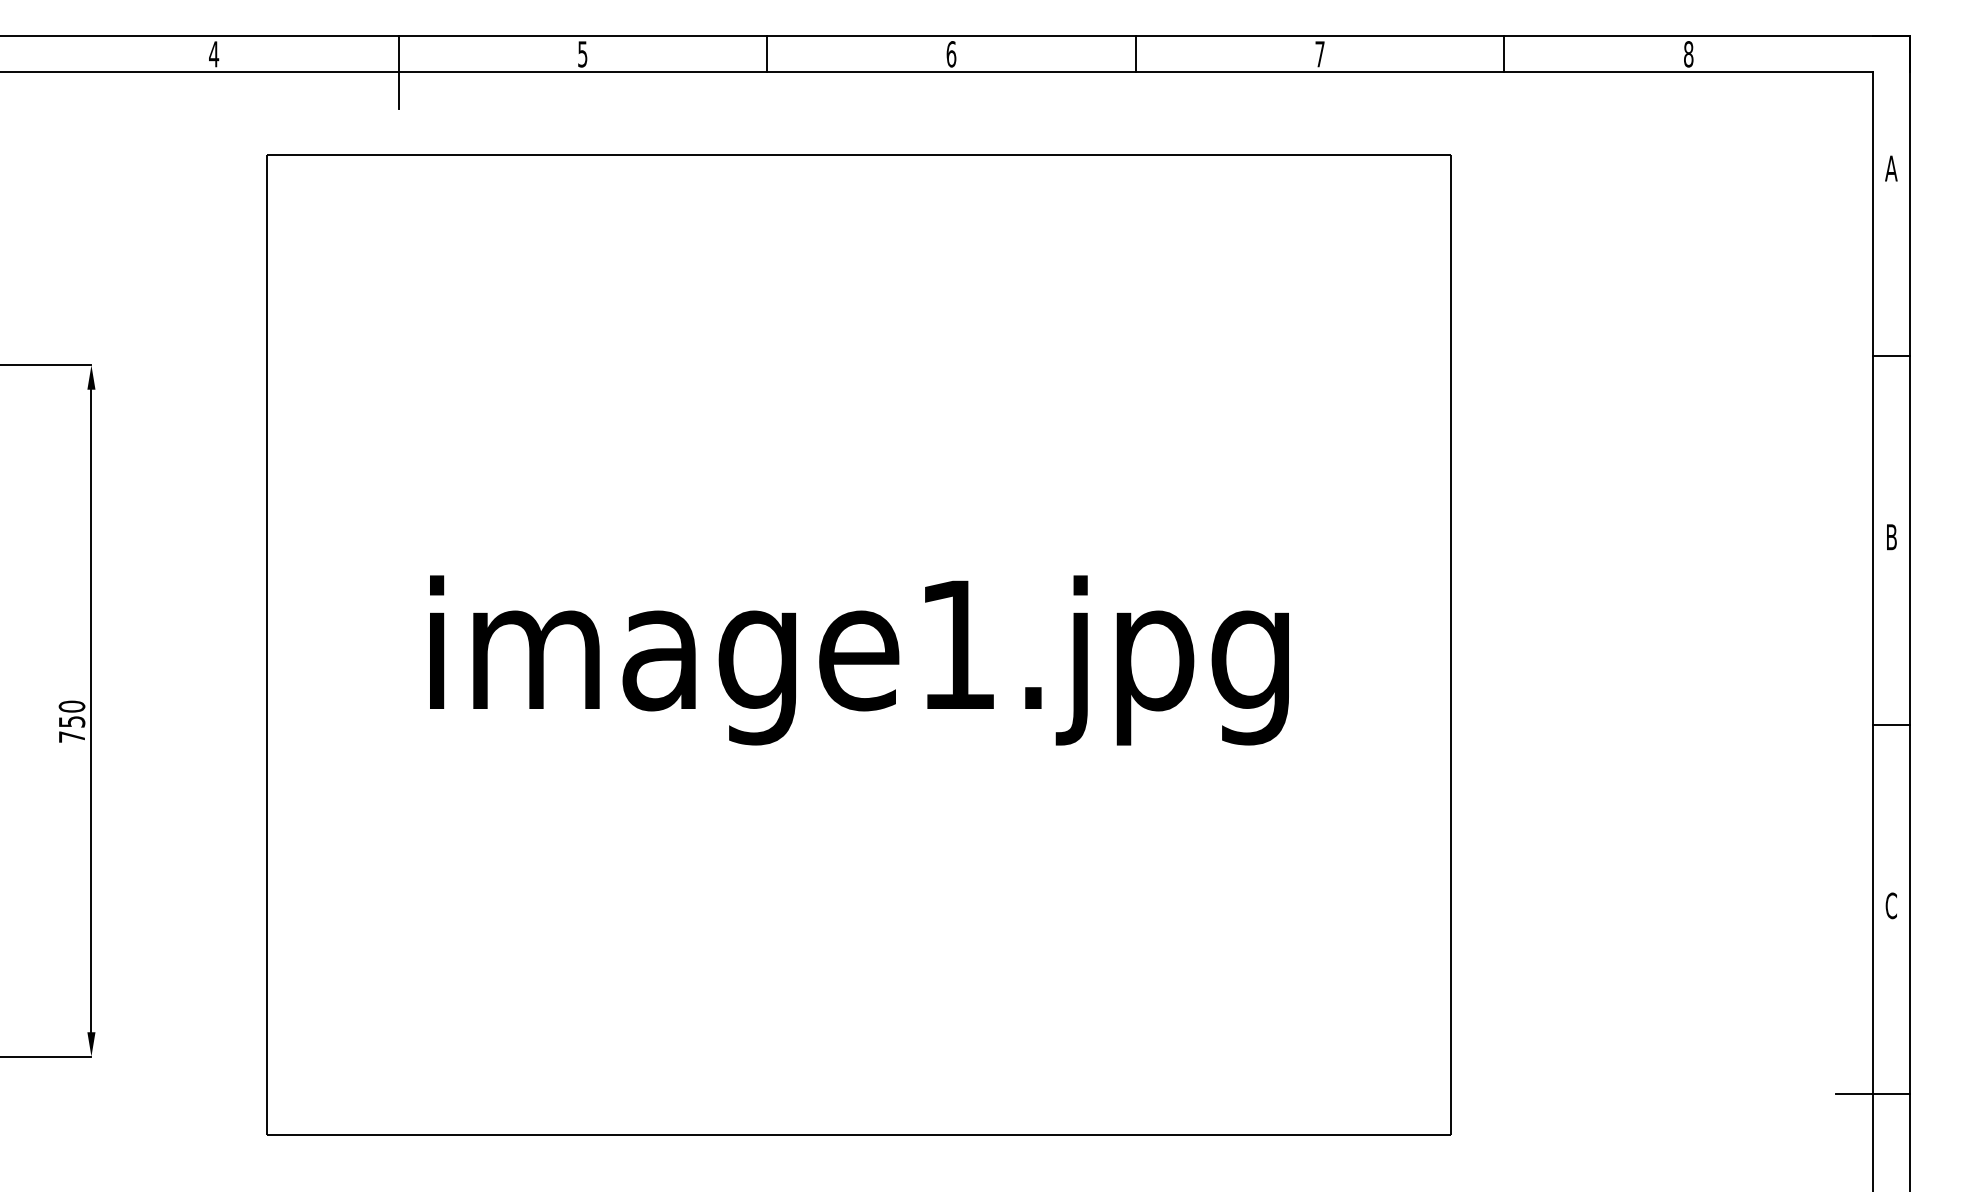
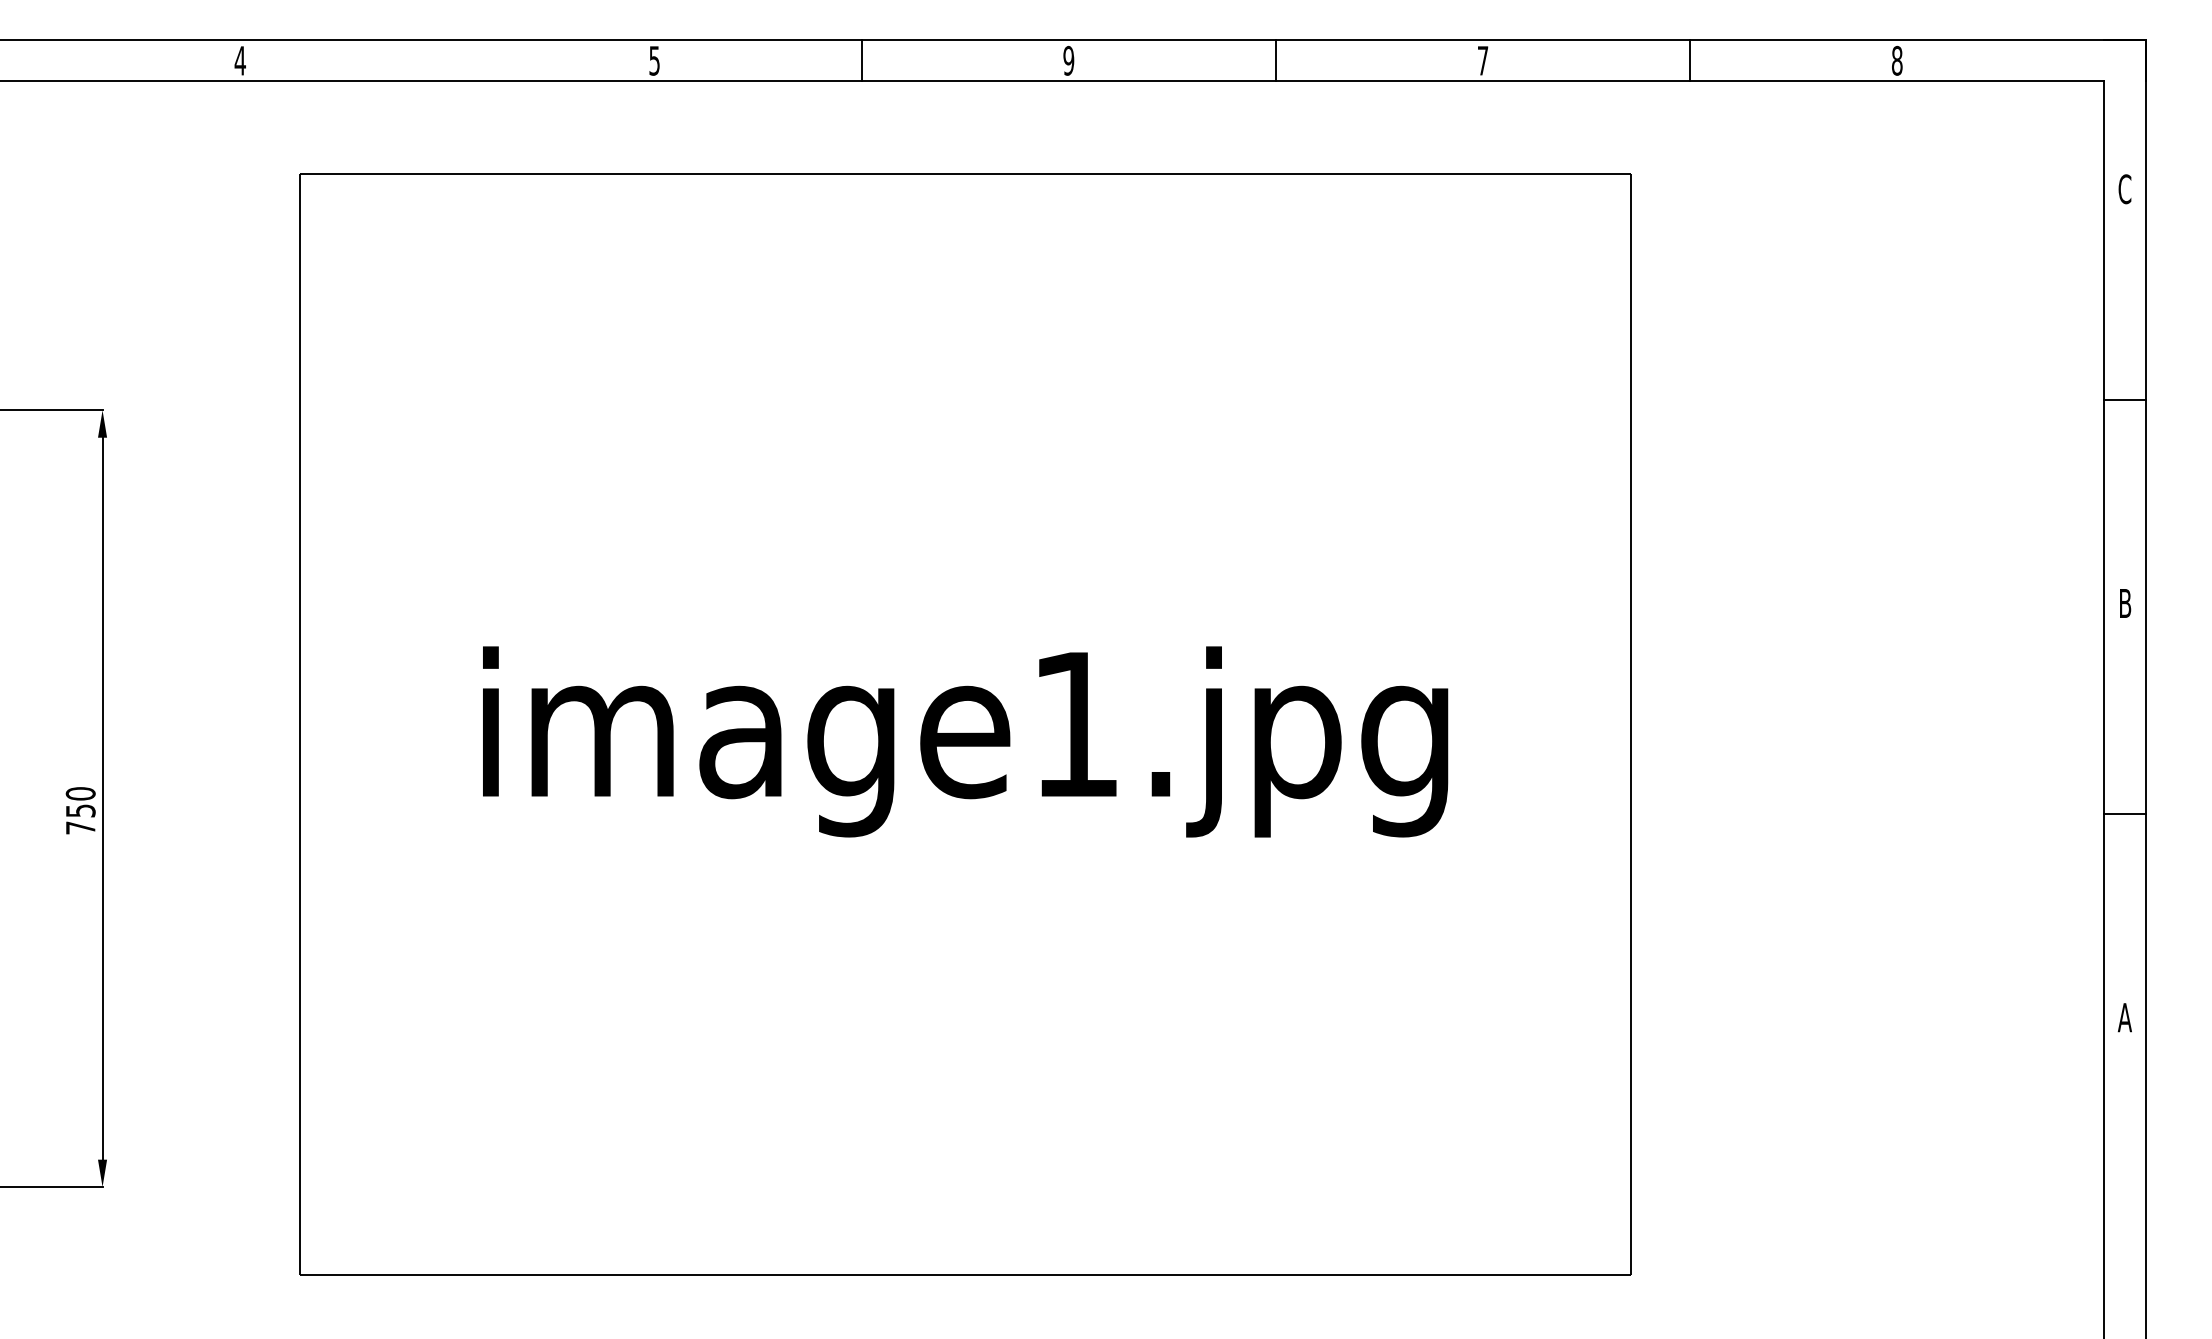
text: (951, 54) -> (1068, 61), 6 -> 9
line: (398, 72) -> (447, 81), removed
text: (1891, 168) -> (2125, 189), A -> C
text: (1891, 905) -> (2125, 1017), C -> A
line: (1872, 1093) -> (2103, 1228), removed

